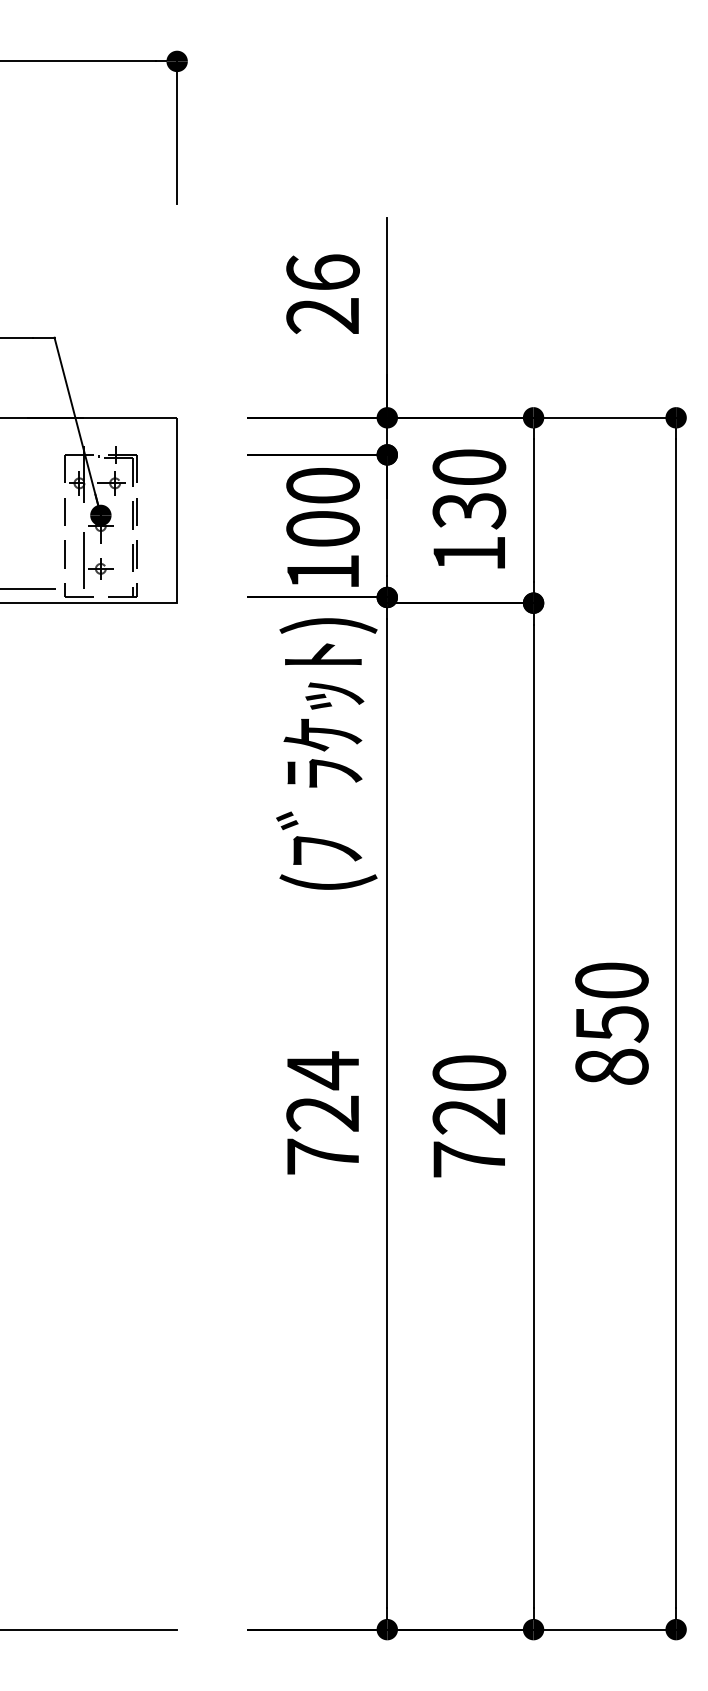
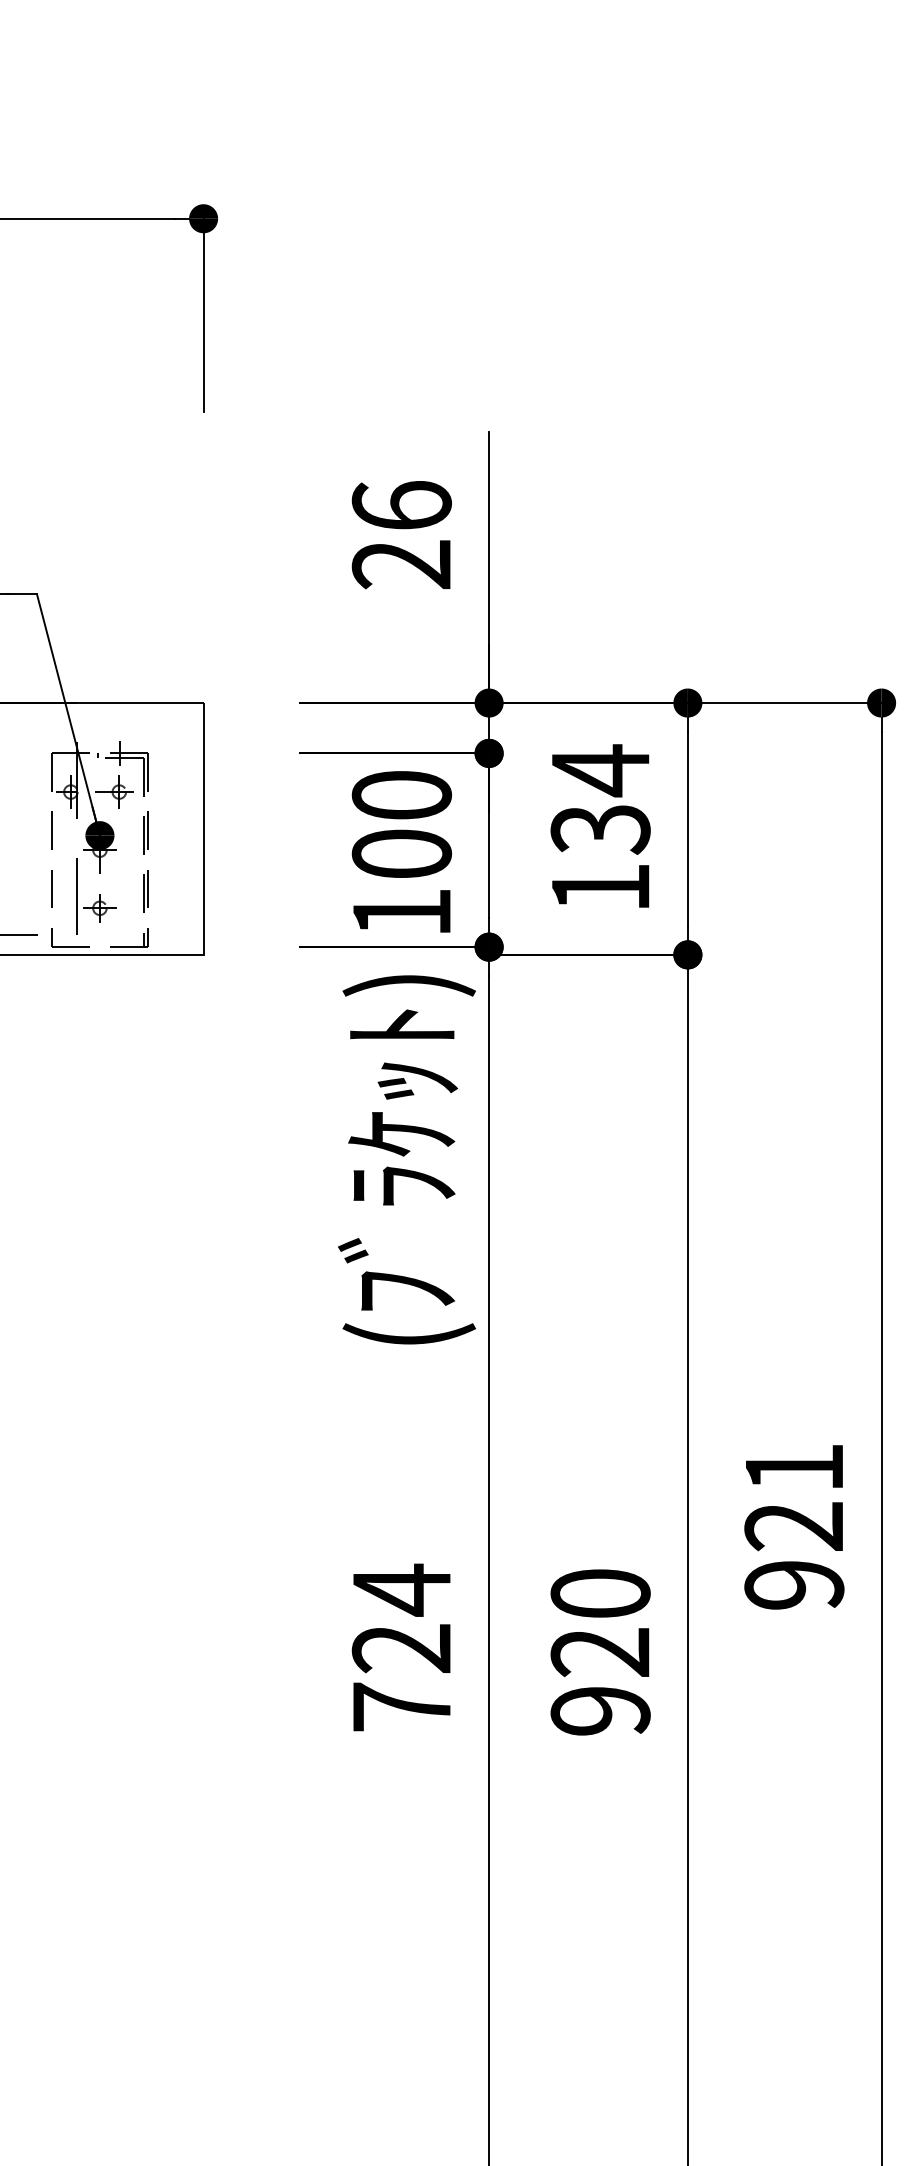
text: (469, 467) -> (600, 770), 130 -> 134
text: (611, 1023) -> (793, 1526), 850 -> 921
text: (469, 1159) -> (600, 1710), 720 -> 920

